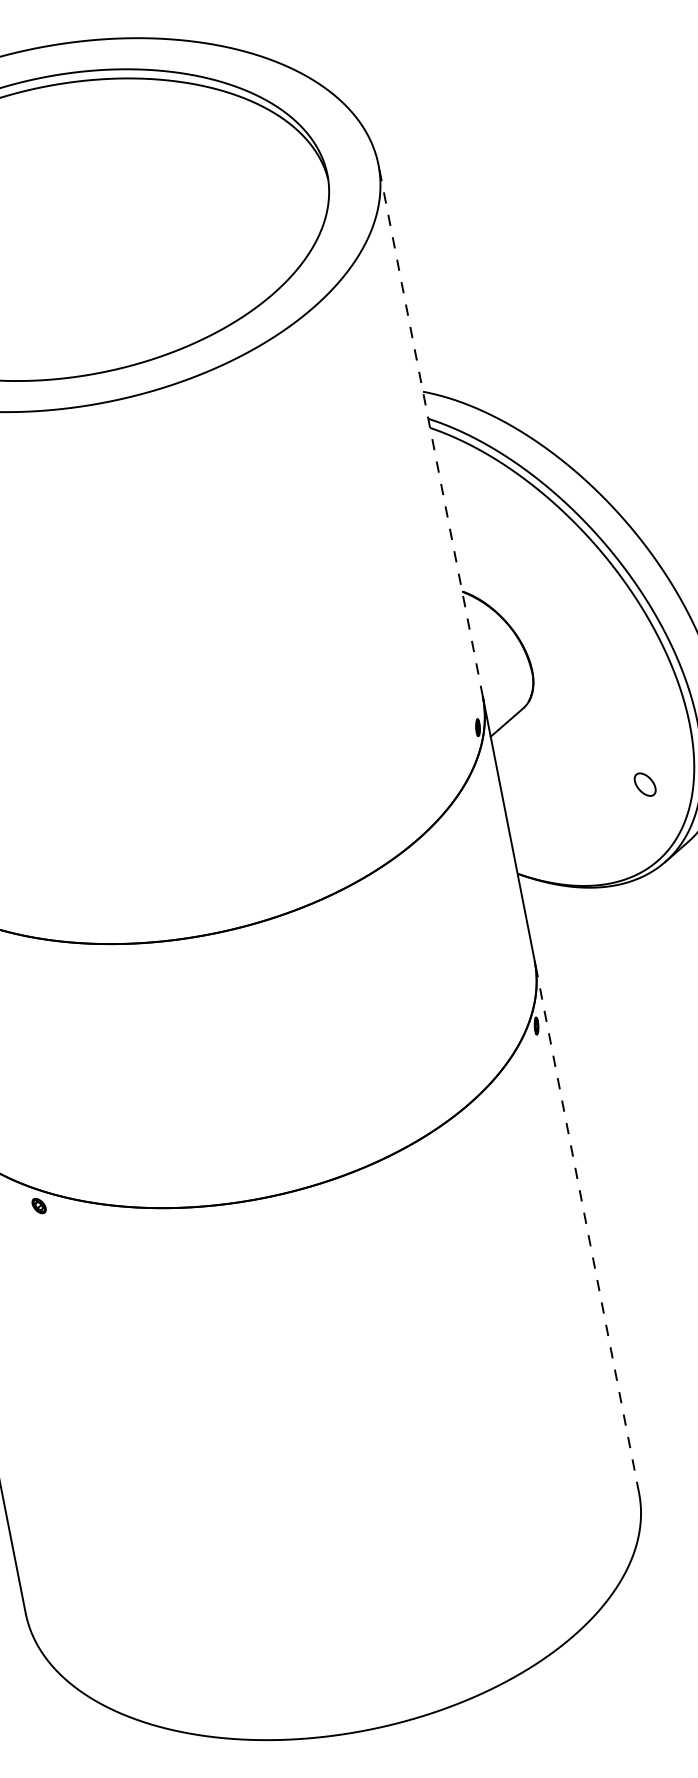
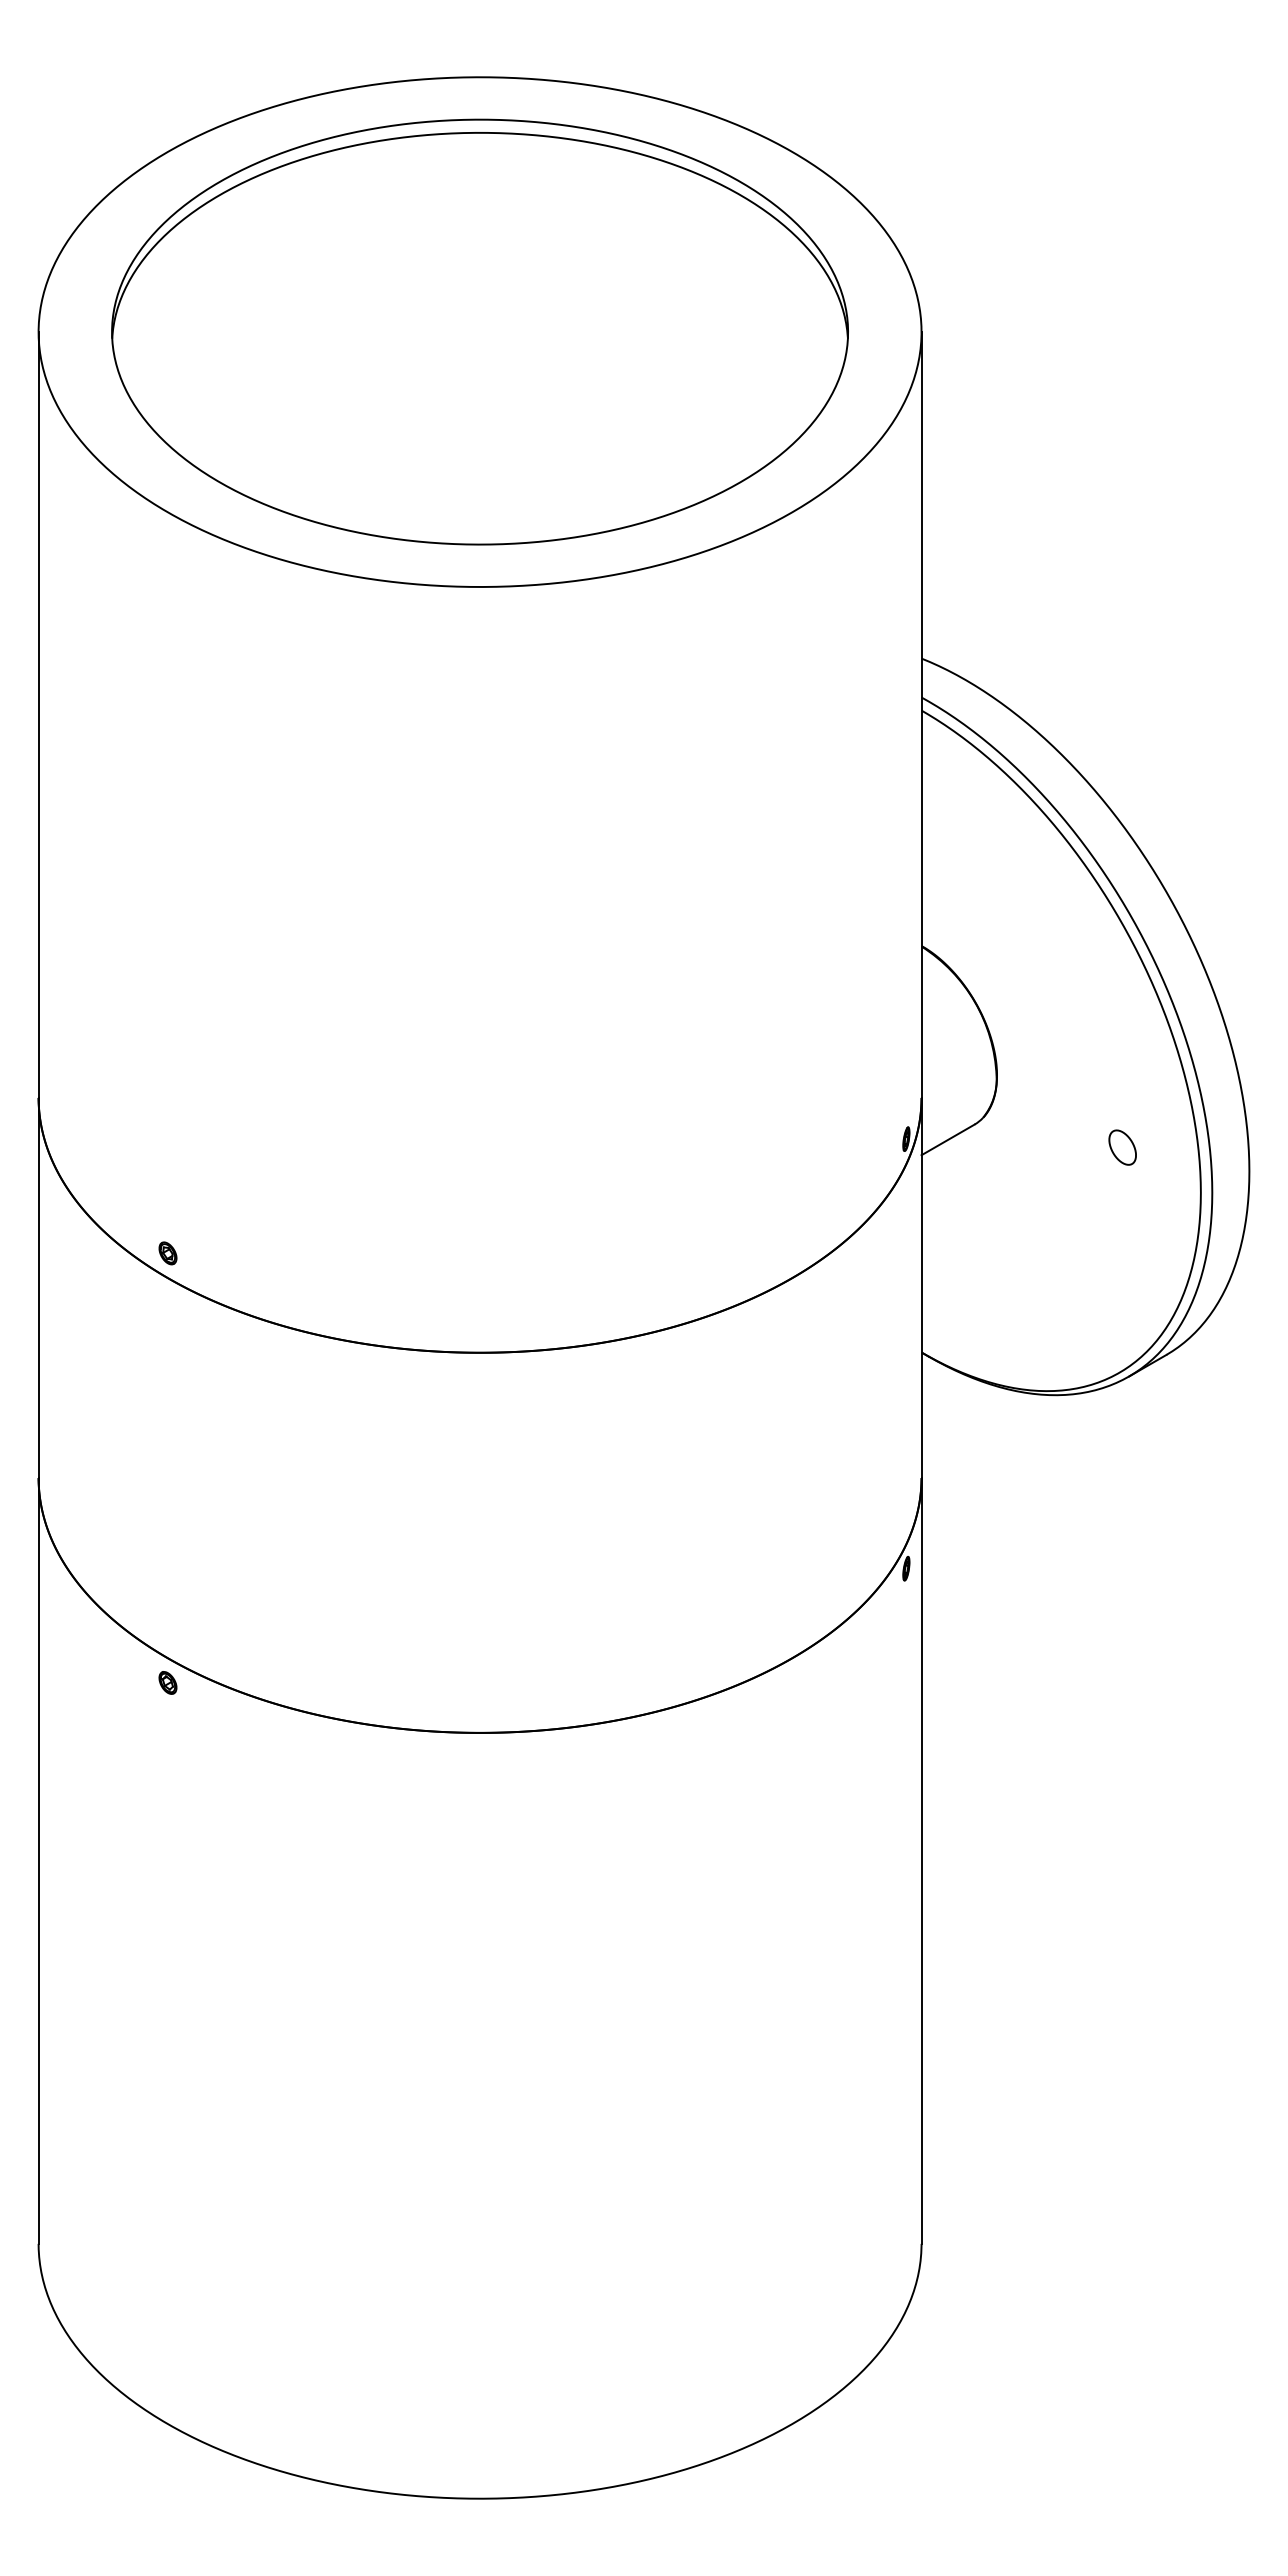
line: (430, 431) -> (921, 715), dashed -> solid
part: (645, 784) -> (1122, 1147), moved
line: (586, 1226) -> (921, 1860), dashed -> solid

